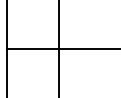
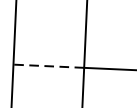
line: (32, 49) -> (48, 66), solid -> dashed

